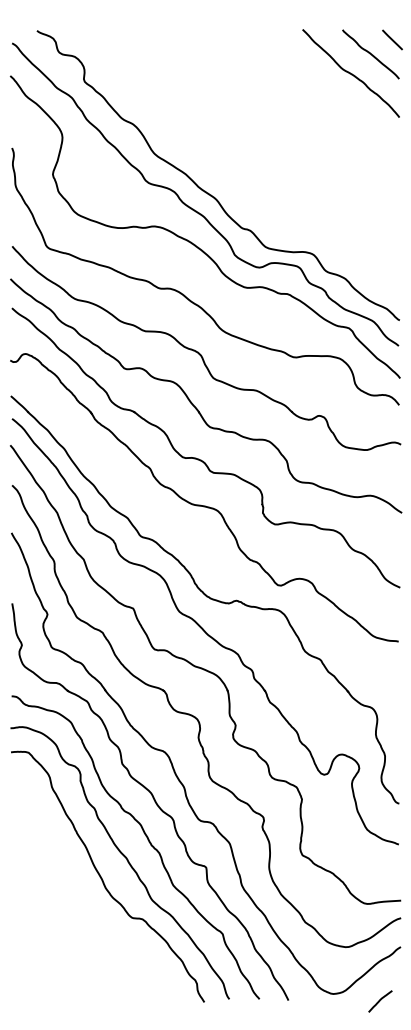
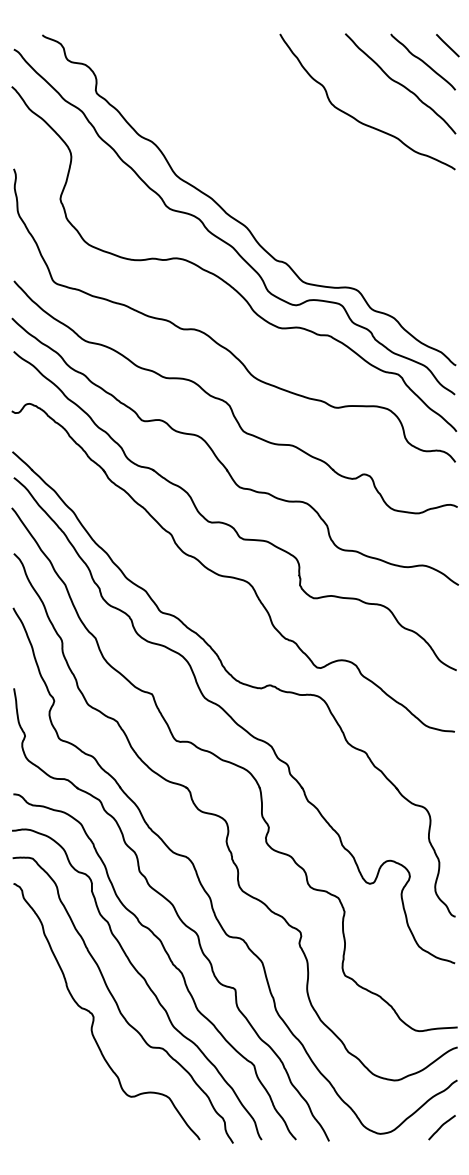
curve: (309, 101) -> (353, 115), added
curve: (82, 890) -> (94, 1015), added
line: (380, 1001) -> (442, 1127), moved

